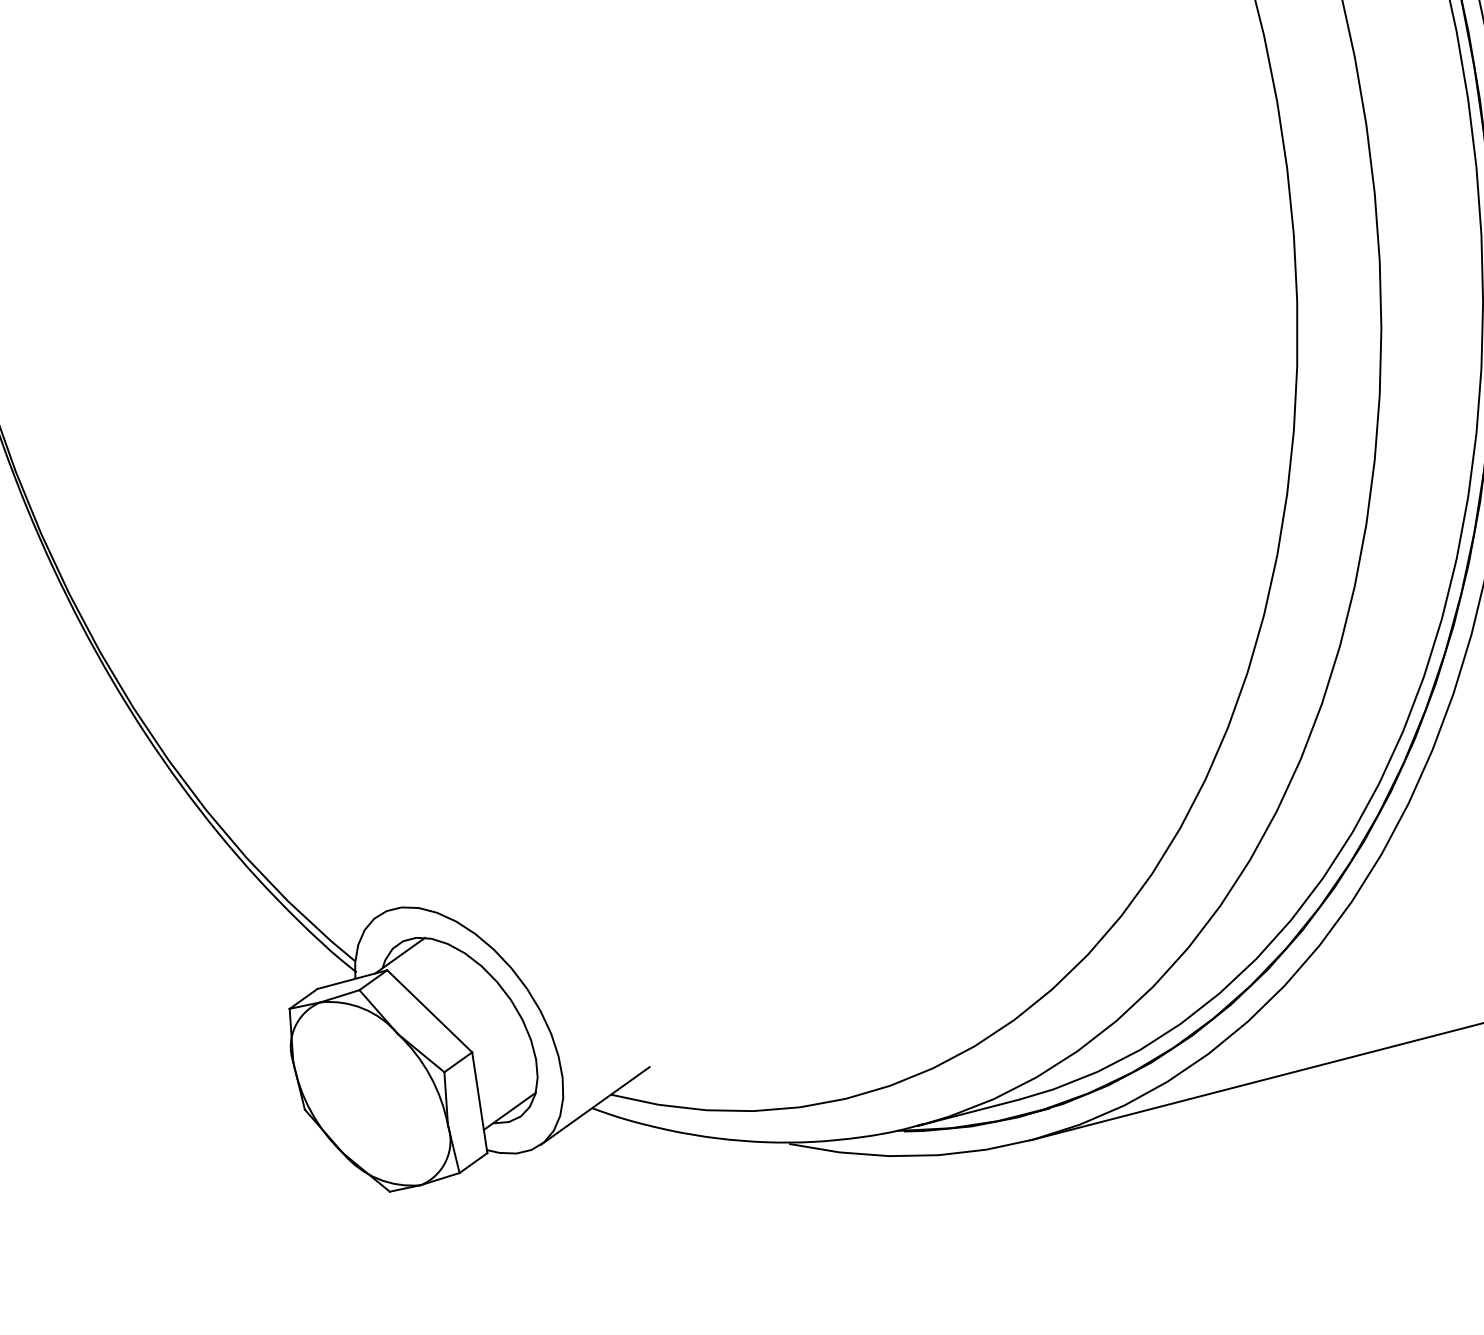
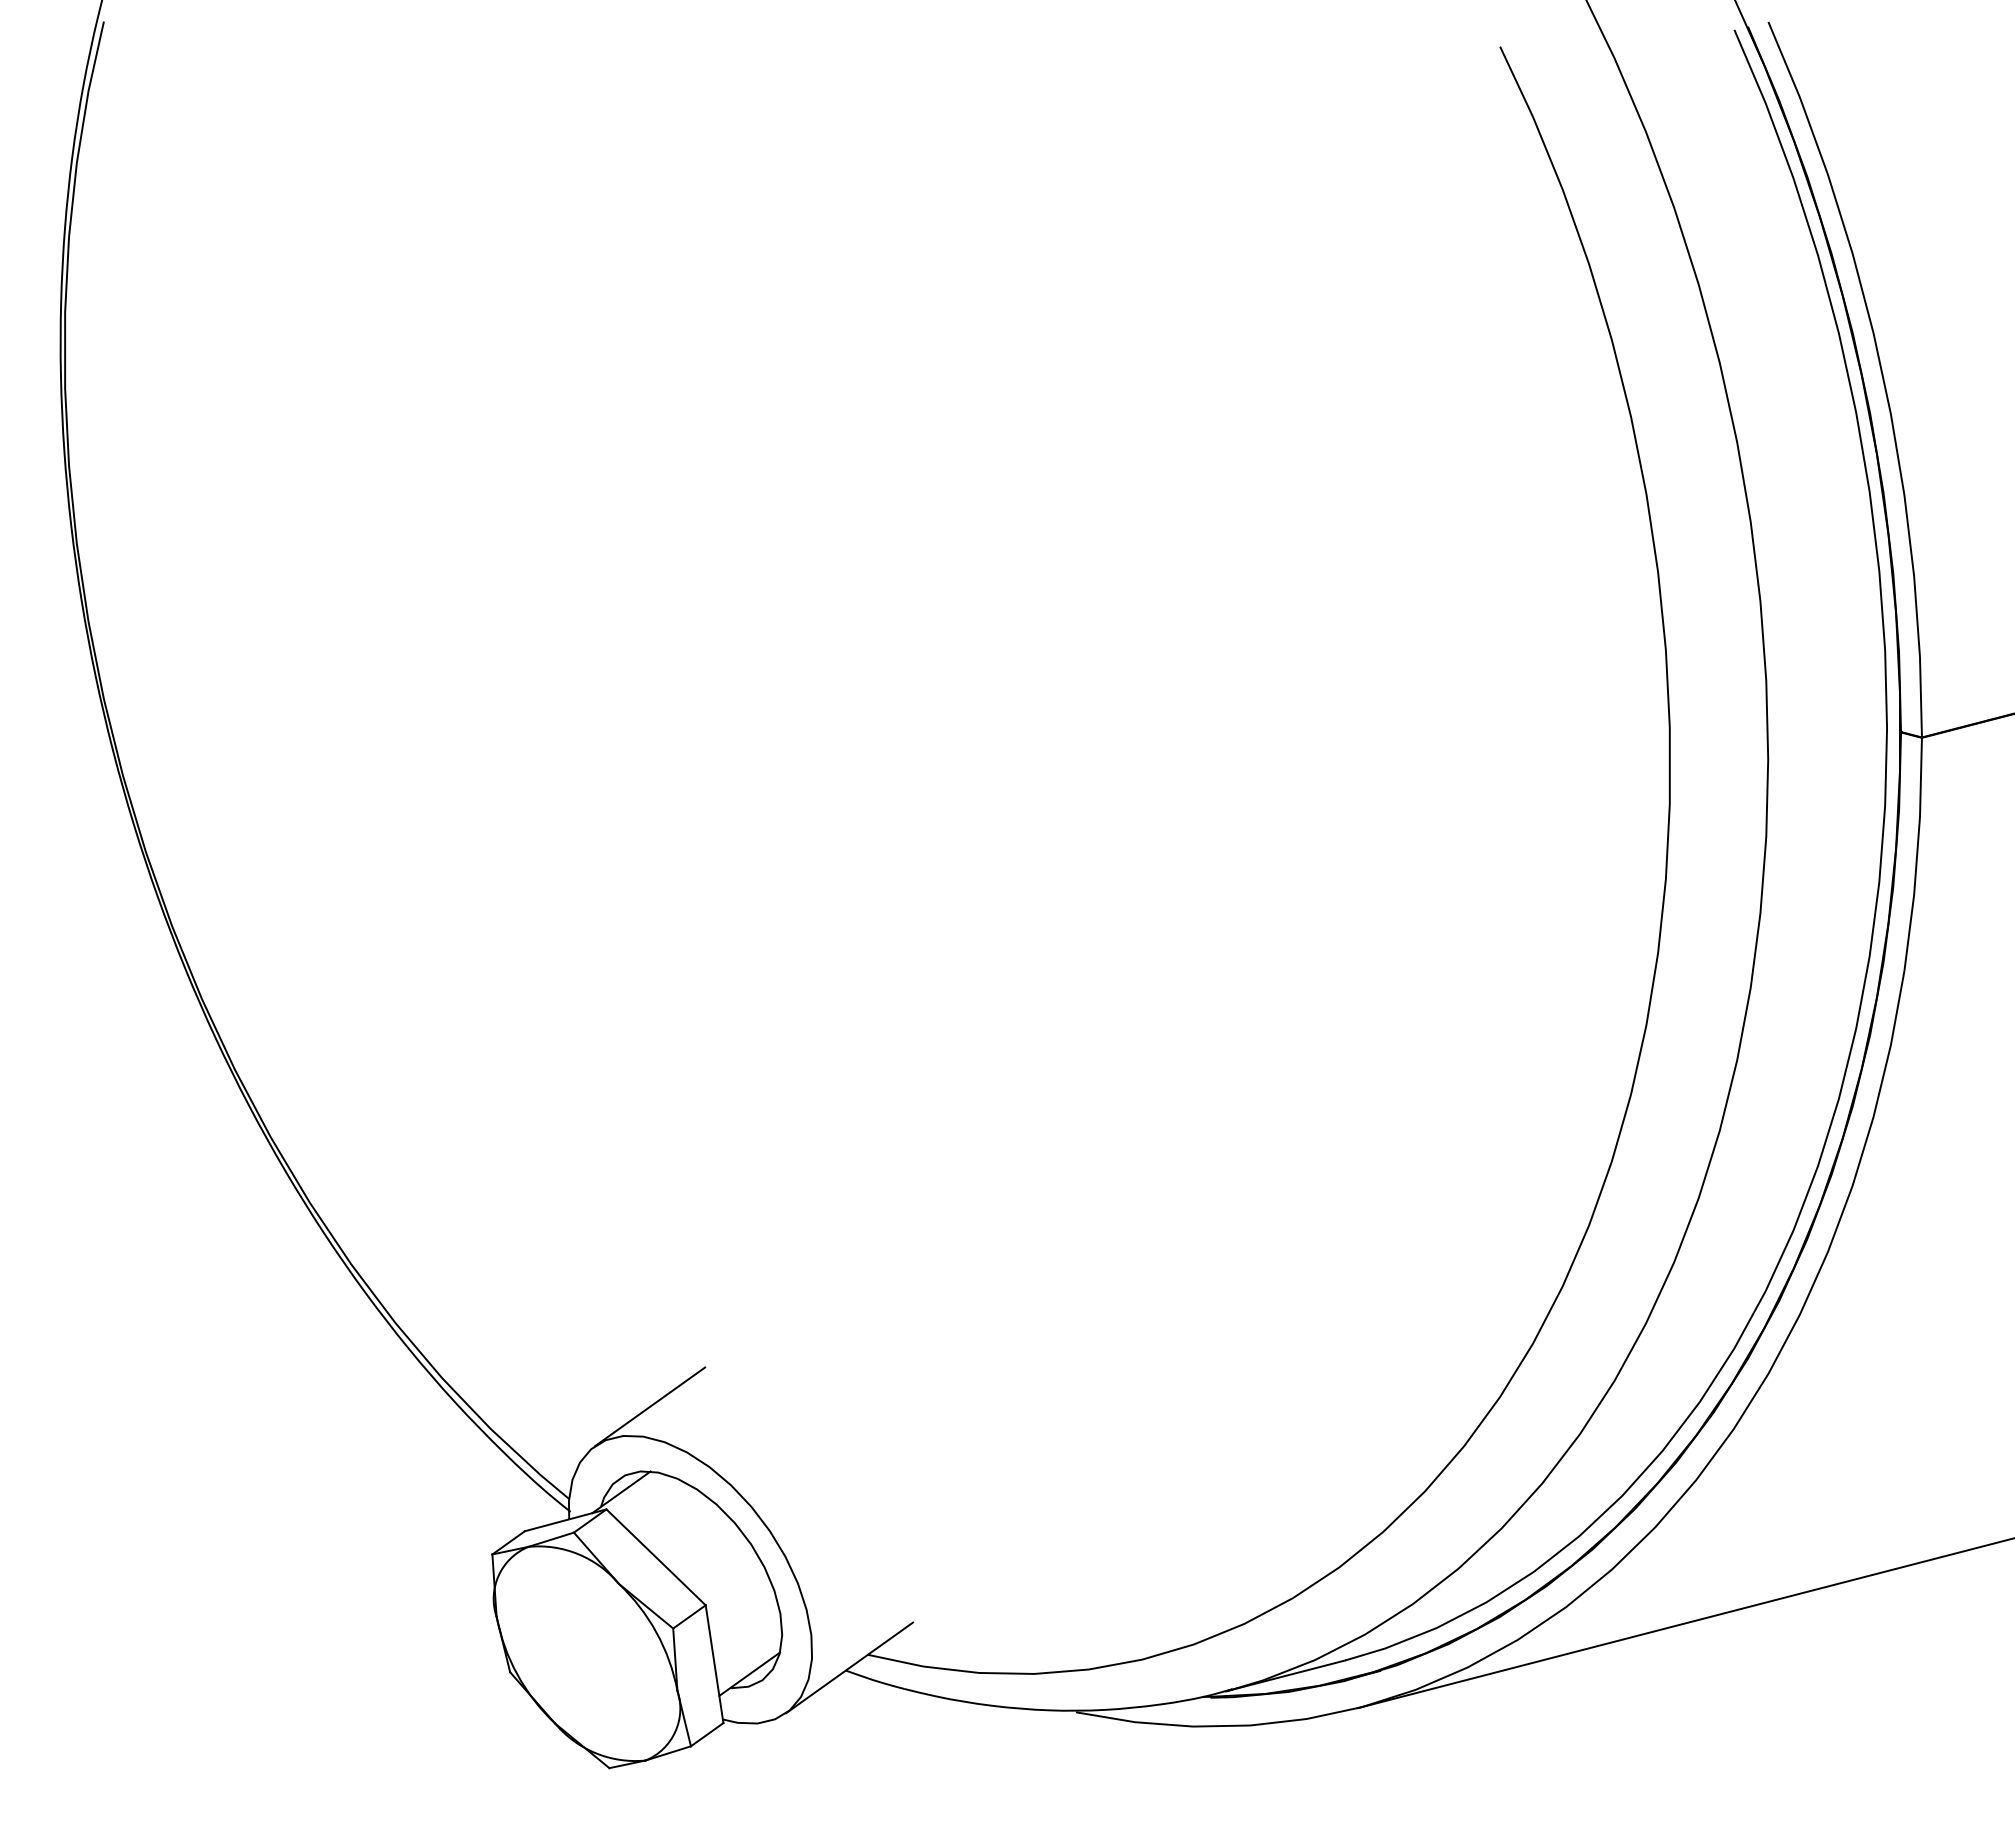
line: (424, 882) -> (650, 1406), added

